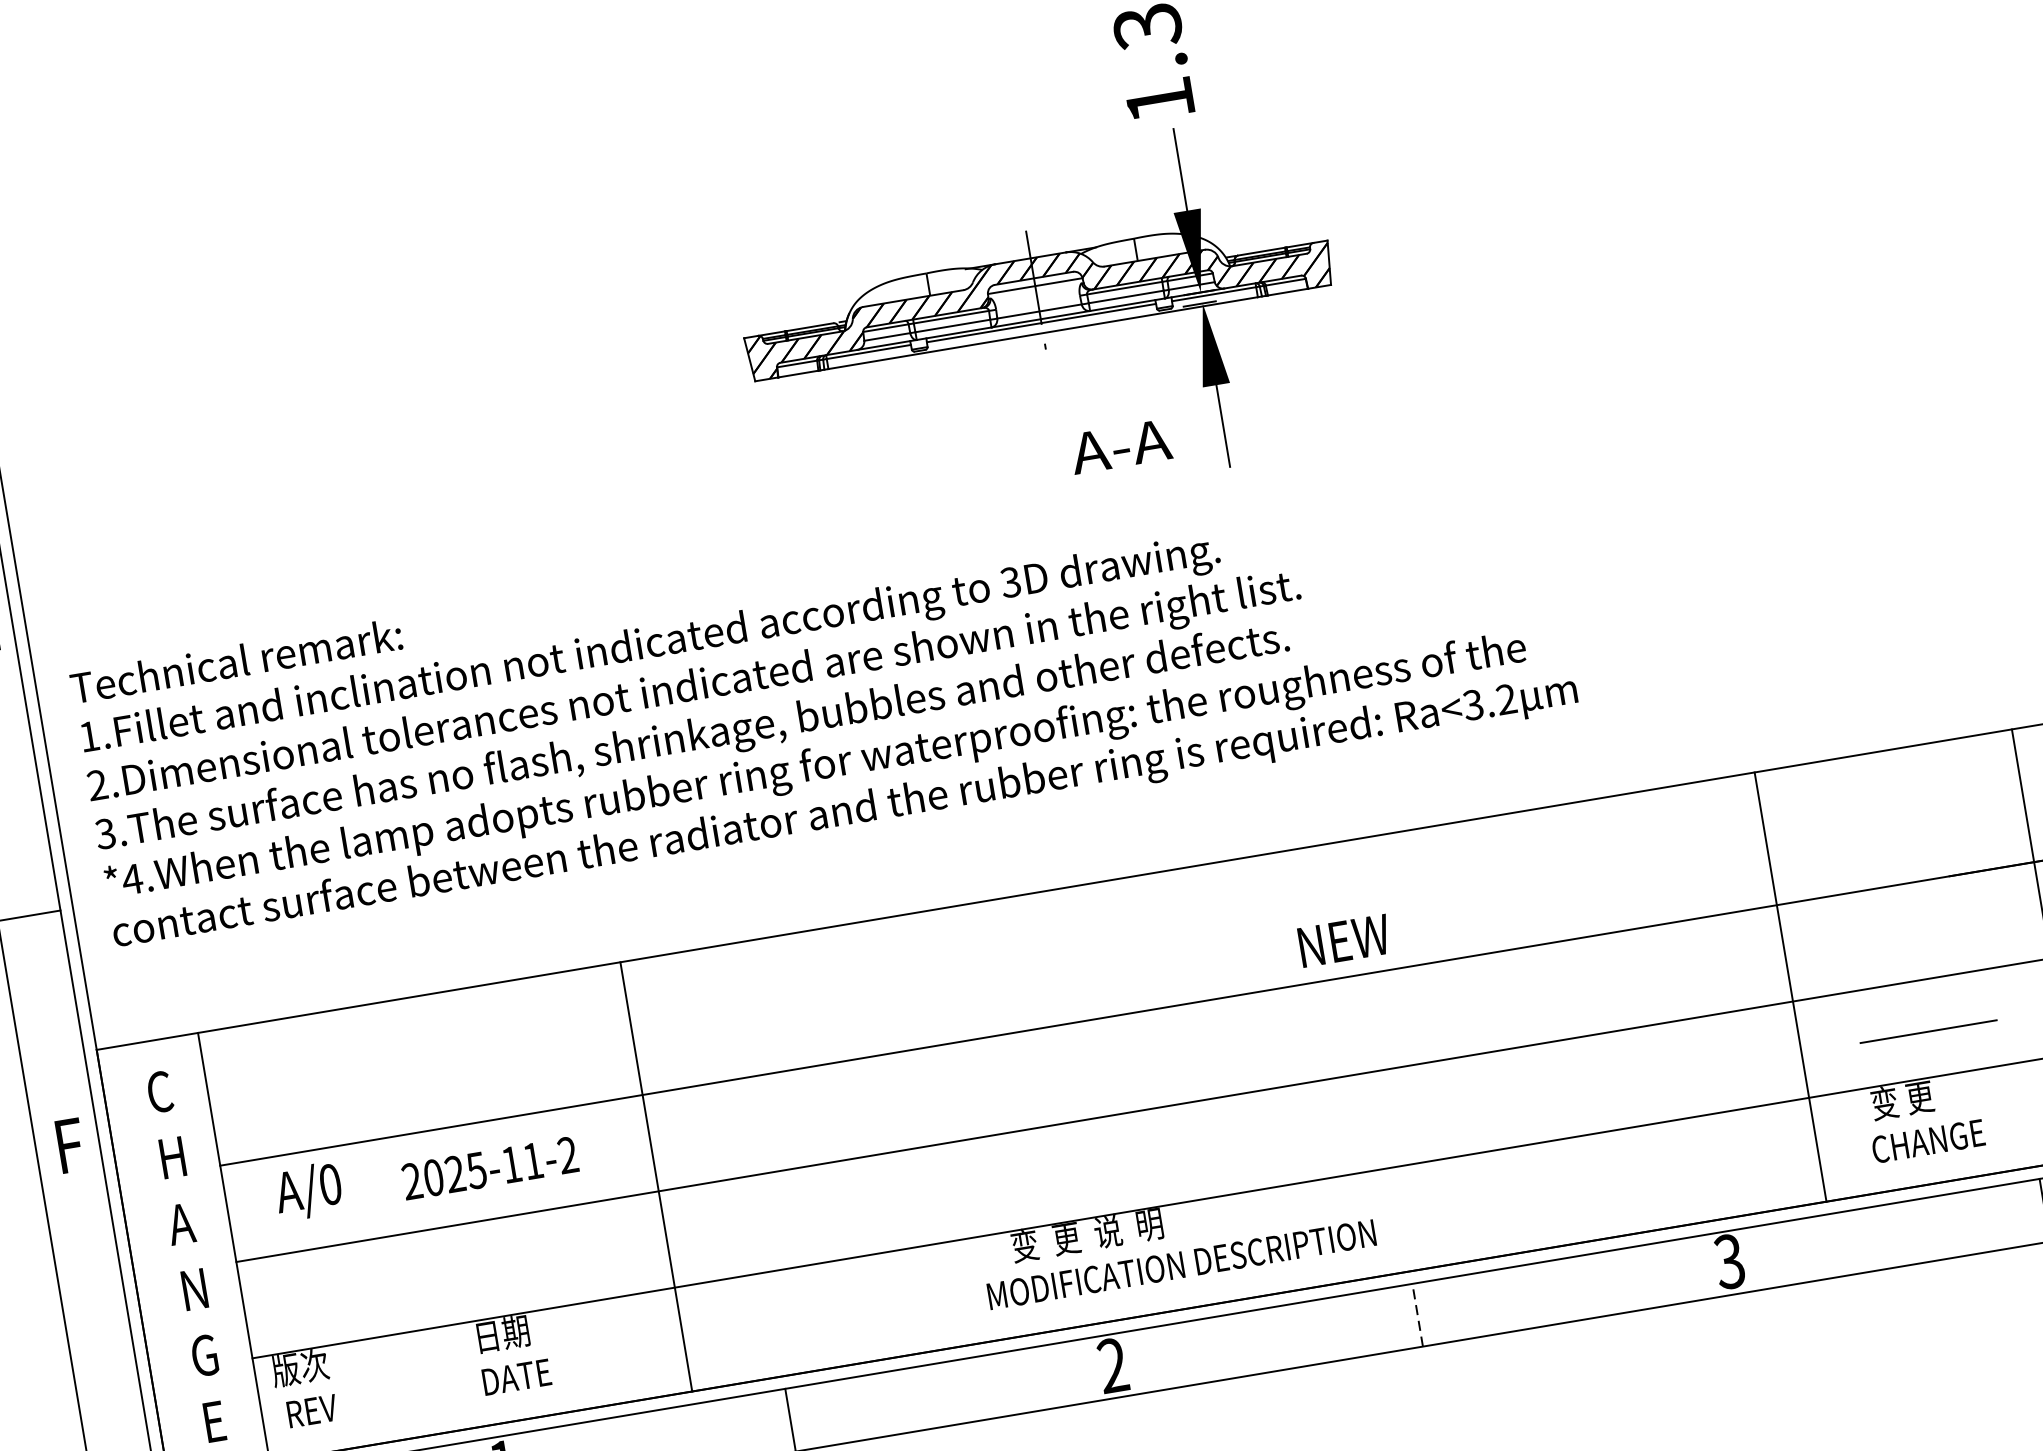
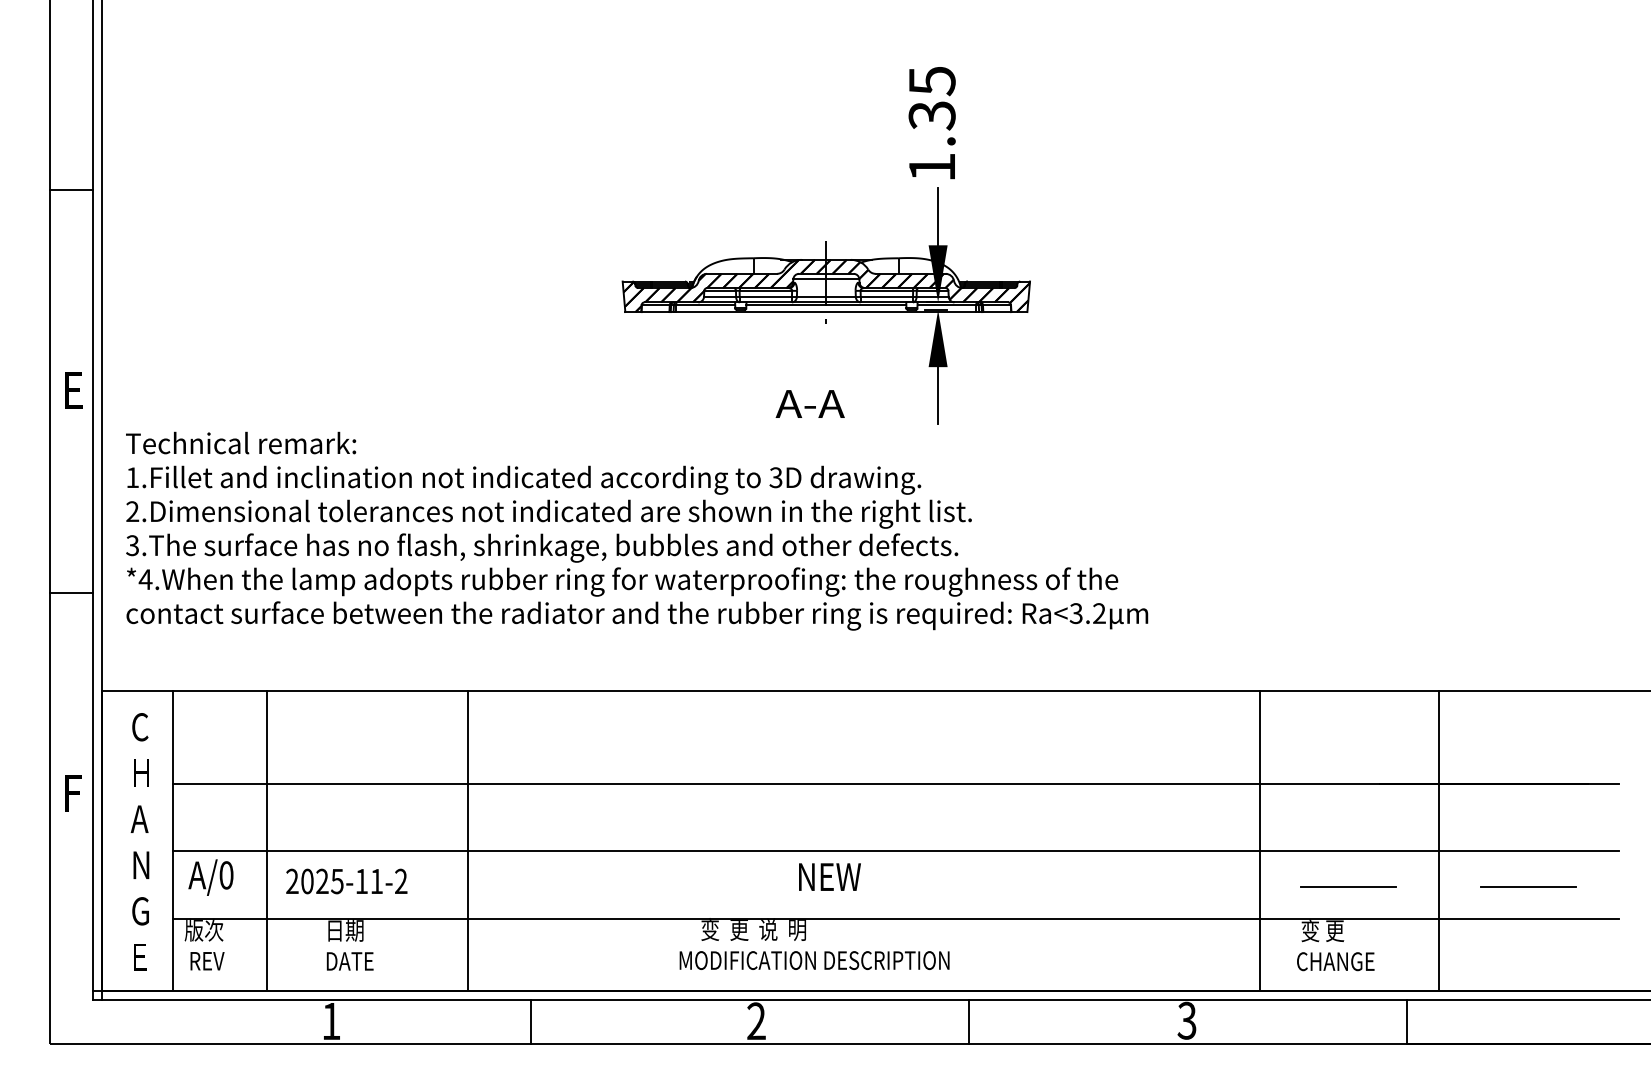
text: (1119, 446) -> (809, 403), moved
text: (1343, 940) -> (829, 876), moved
text: (70, 1145) -> (73, 793), moved
text: (489, 1168) -> (346, 881), moved
text: (308, 1191) -> (210, 877), moved
line: (368, 1225) -> (266, 841), added
line: (1418, 1314) -> (969, 1021), dashed -> solid

